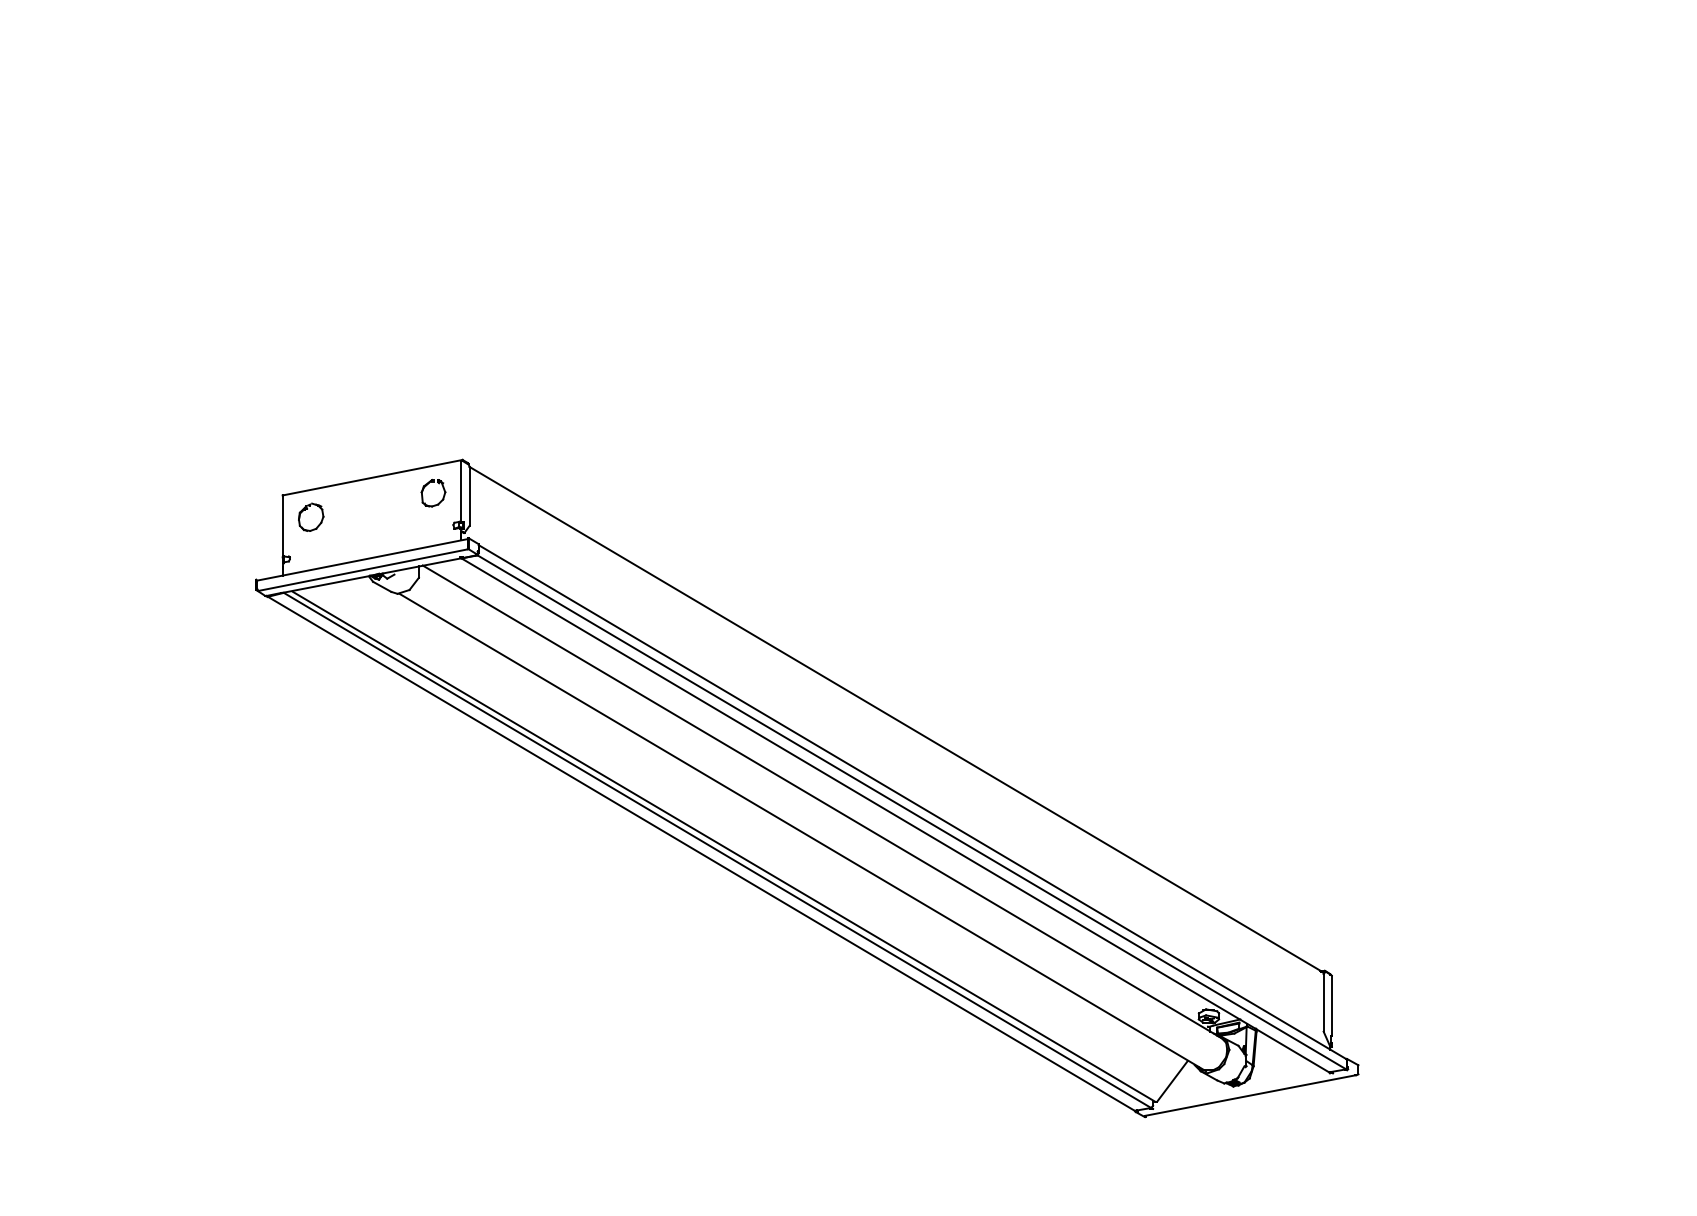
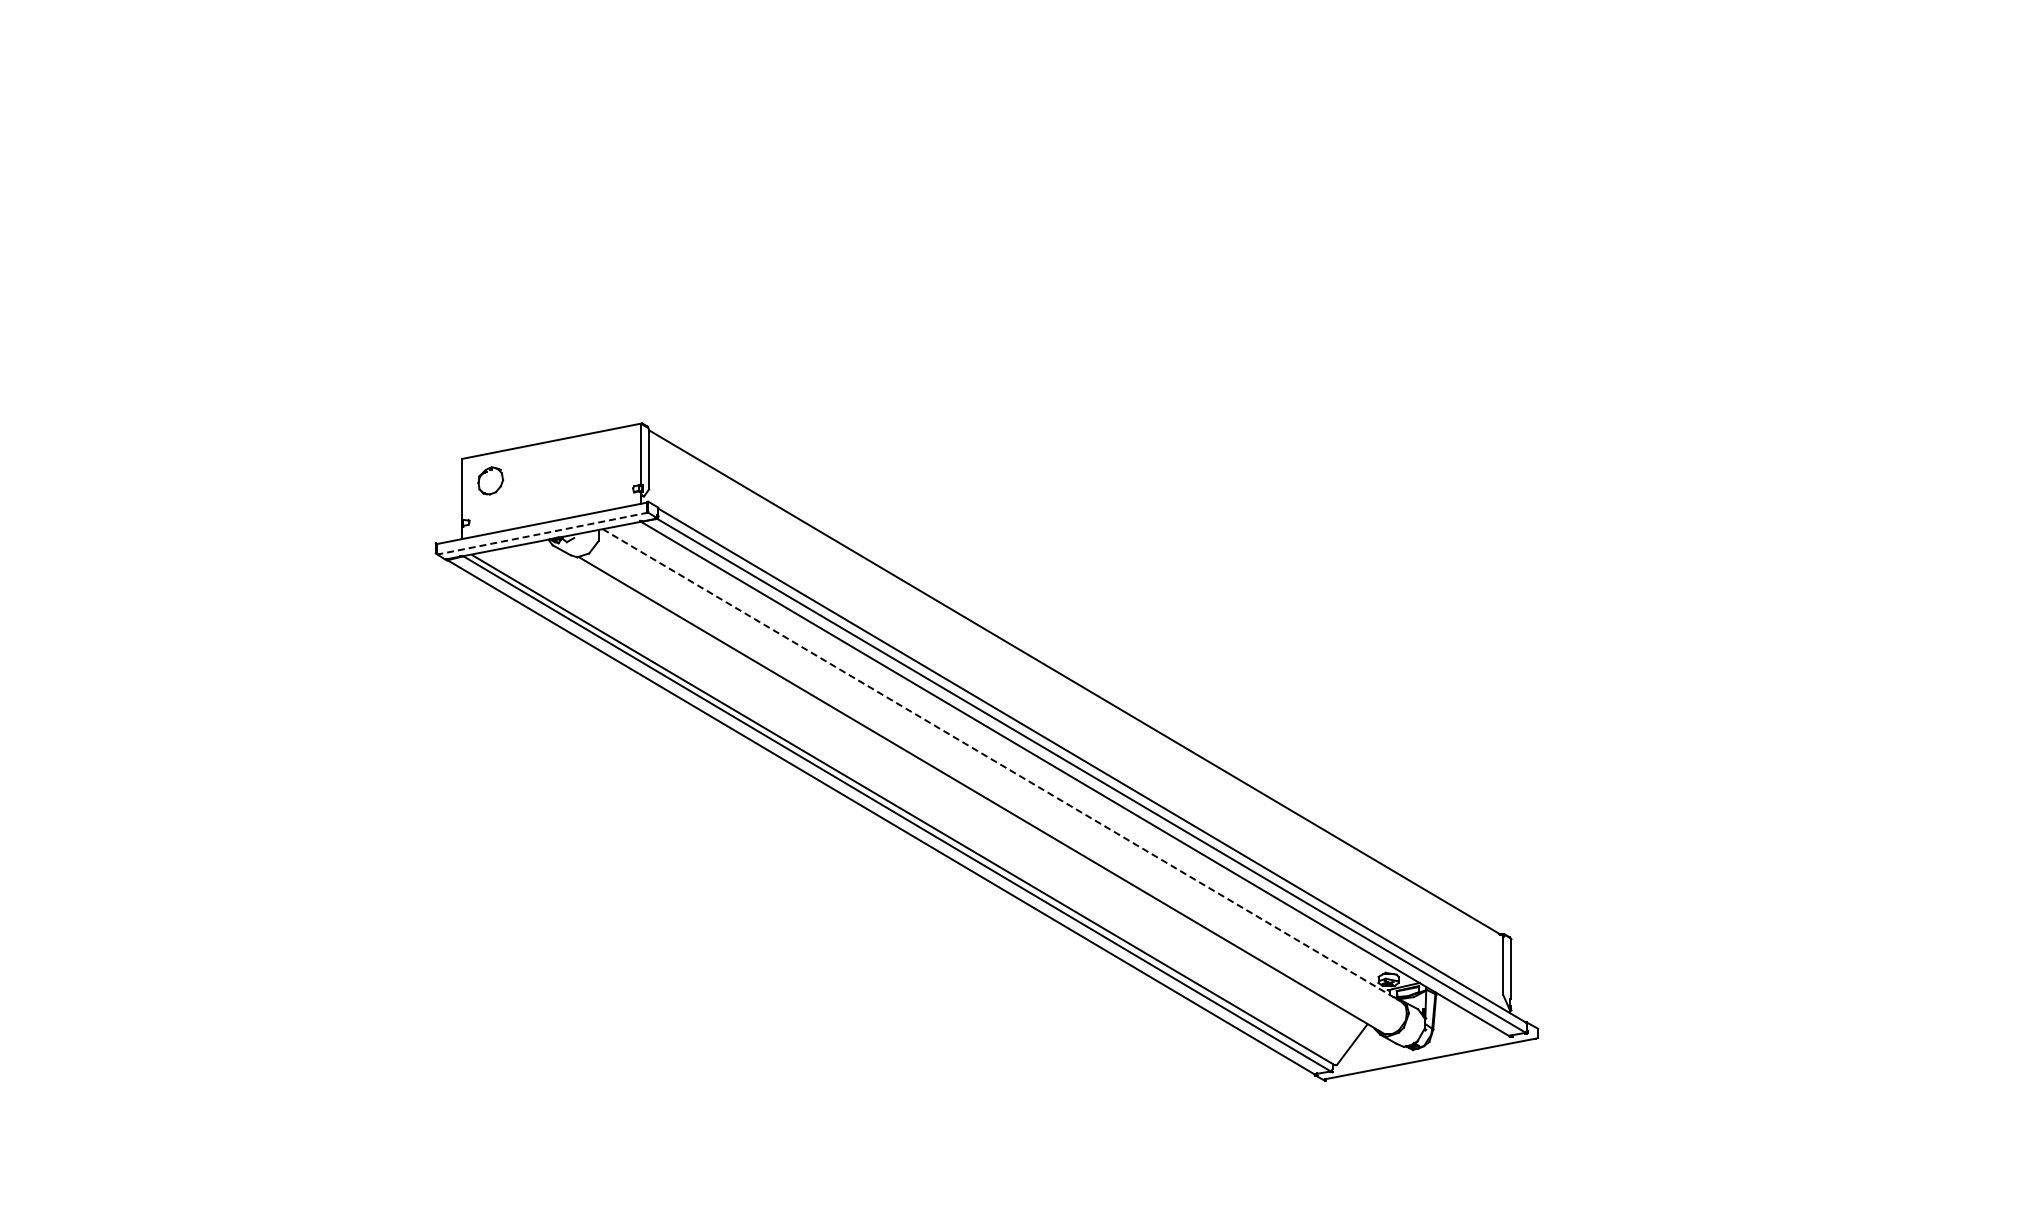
part: (426, 486) -> (606, 449), removed
line: (362, 570) -> (542, 533), solid -> dashed
line: (823, 803) -> (1003, 766), solid -> dashed

